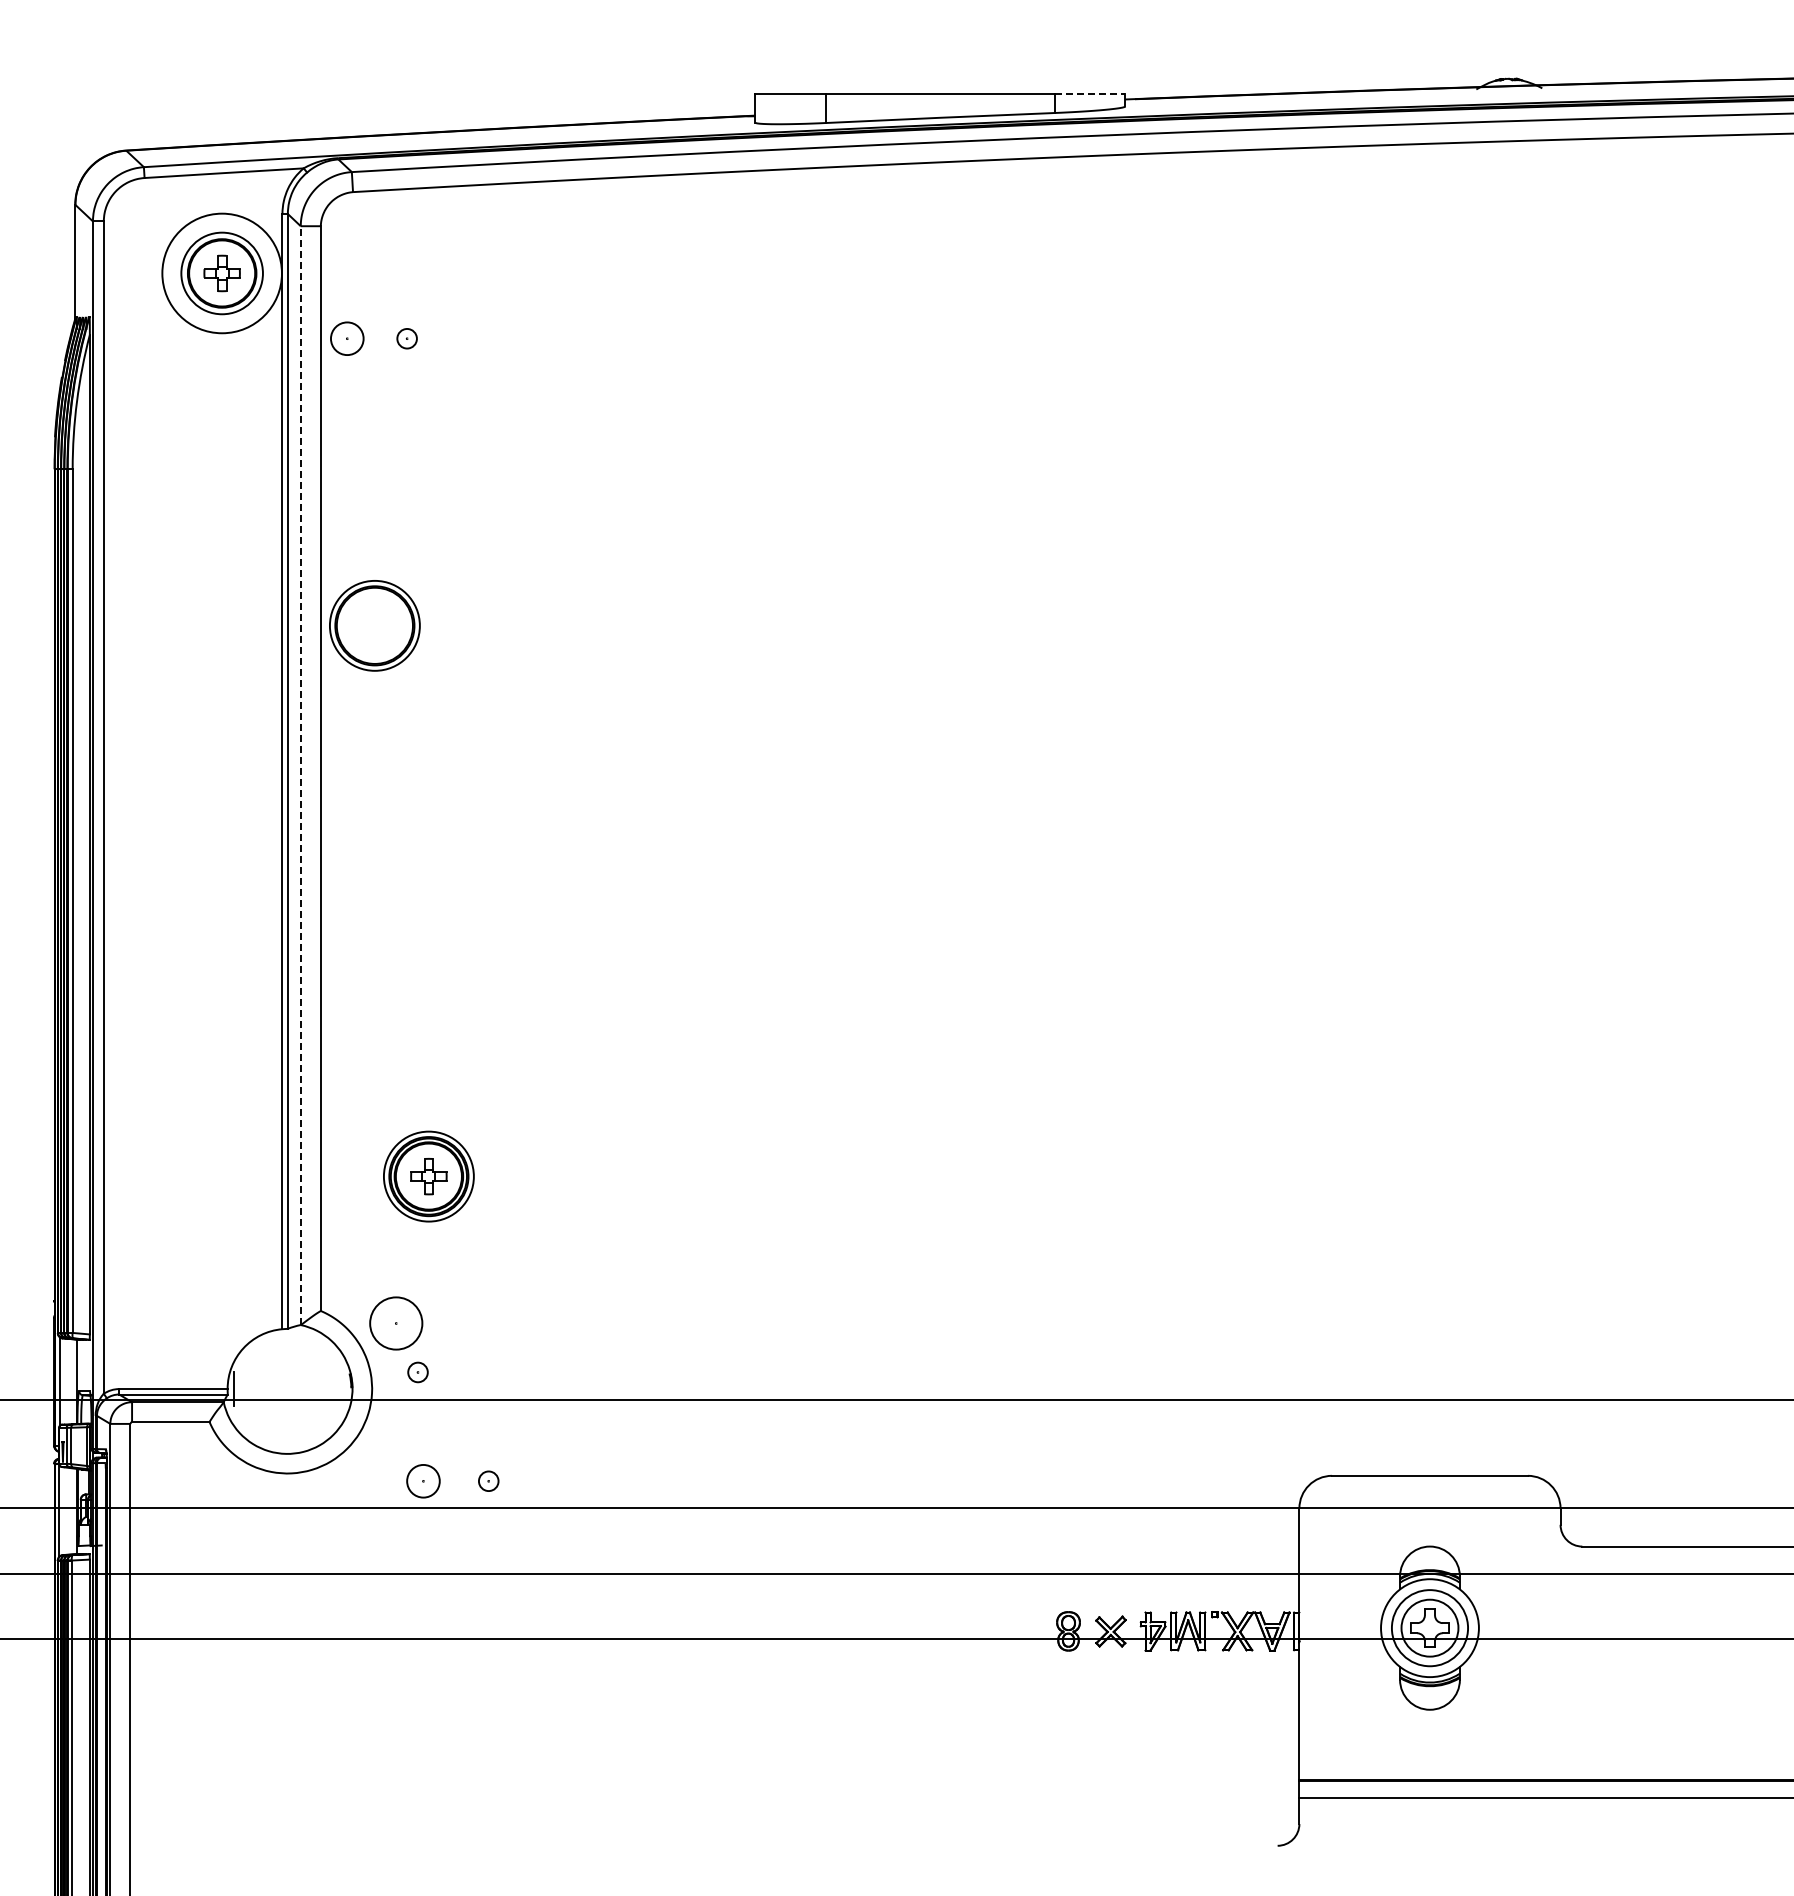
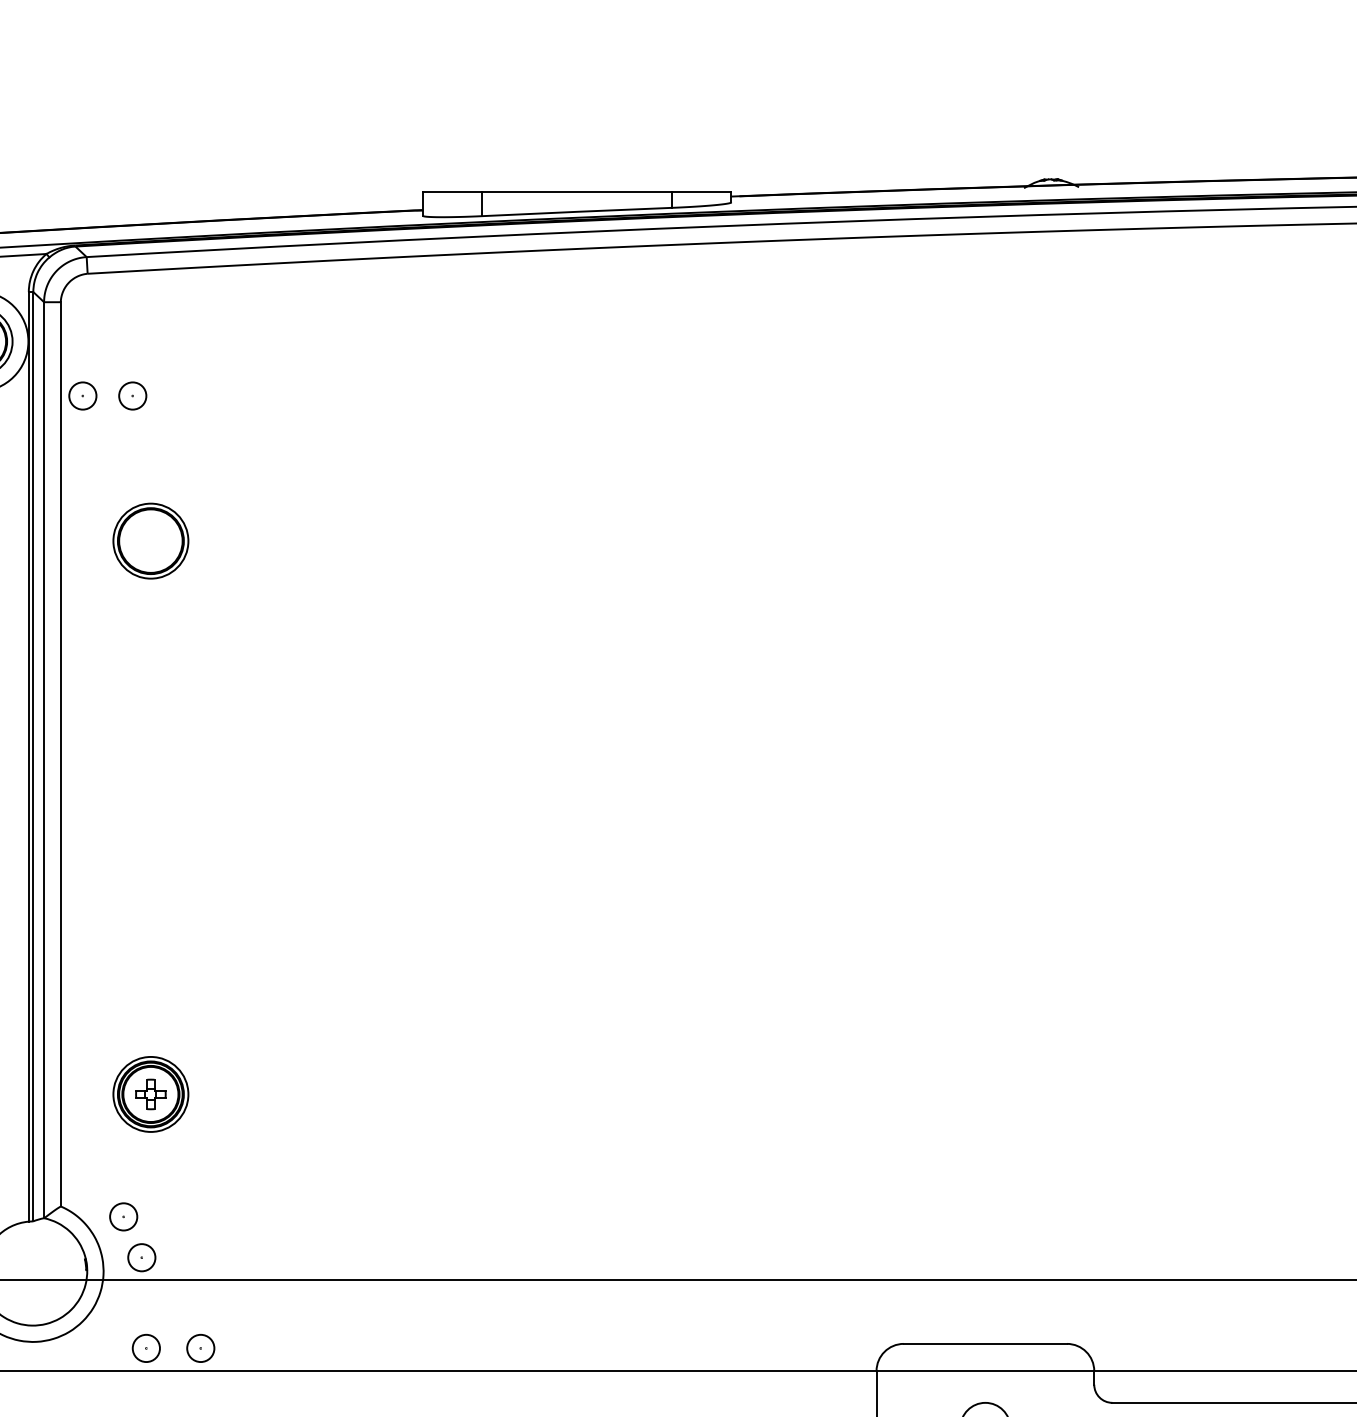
line: (1090, 93) -> (702, 191), dashed -> solid
circle: (406, 338) -> (132, 395), size x1.67
part: (374, 625) -> (150, 540), moved
line: (300, 775) -> (43, 760), dashed -> solid
circle: (395, 1323) -> (123, 1216), size x0.62
circle: (417, 1372) -> (141, 1257), size x1.67
circle: (488, 1480) -> (200, 1347), size x1.67

